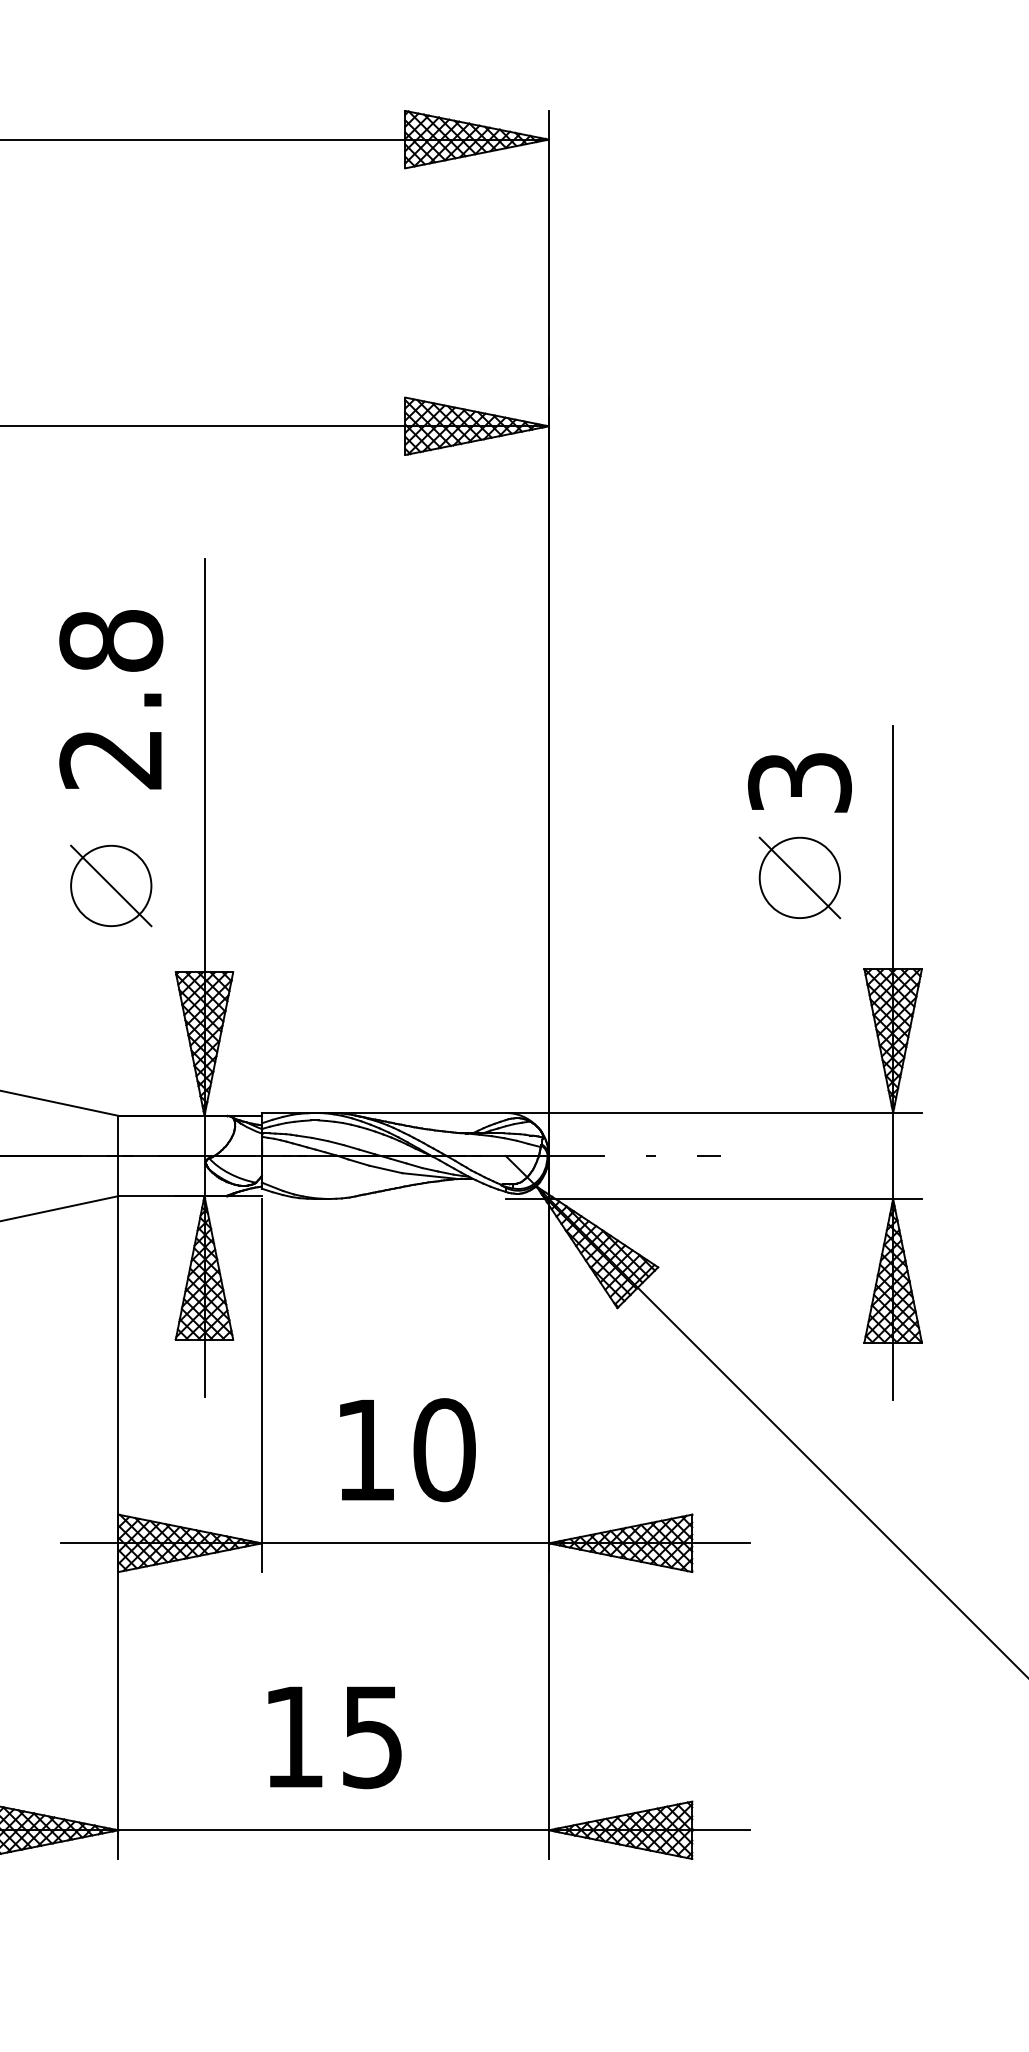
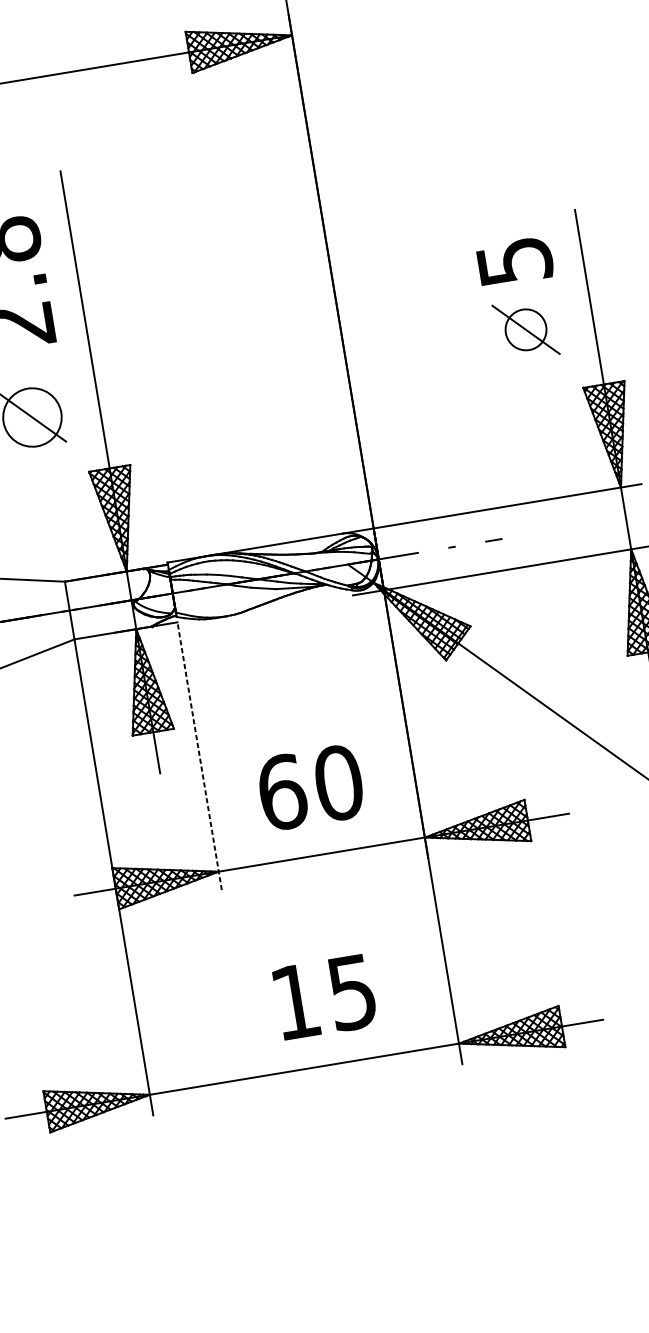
text: (799, 782) -> (514, 261), 3 -> 5
circle: (799, 877) -> (525, 329), size x0.7
line: (261, 1385) -> (199, 758), solid -> dashed
text: (366, 1450) -> (282, 792), 10 -> 60
text: (334, 1737) -> (324, 997), moved

